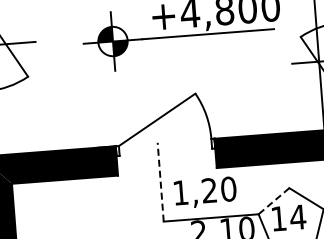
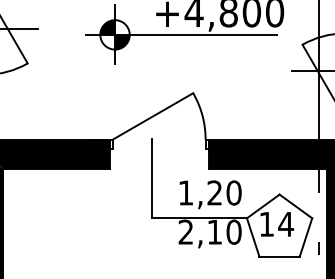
line: (160, 181) -> (151, 178), dashed -> solid
text: (205, 192) -> (210, 194), moved
line: (273, 201) -> (262, 206), dashed -> solid

